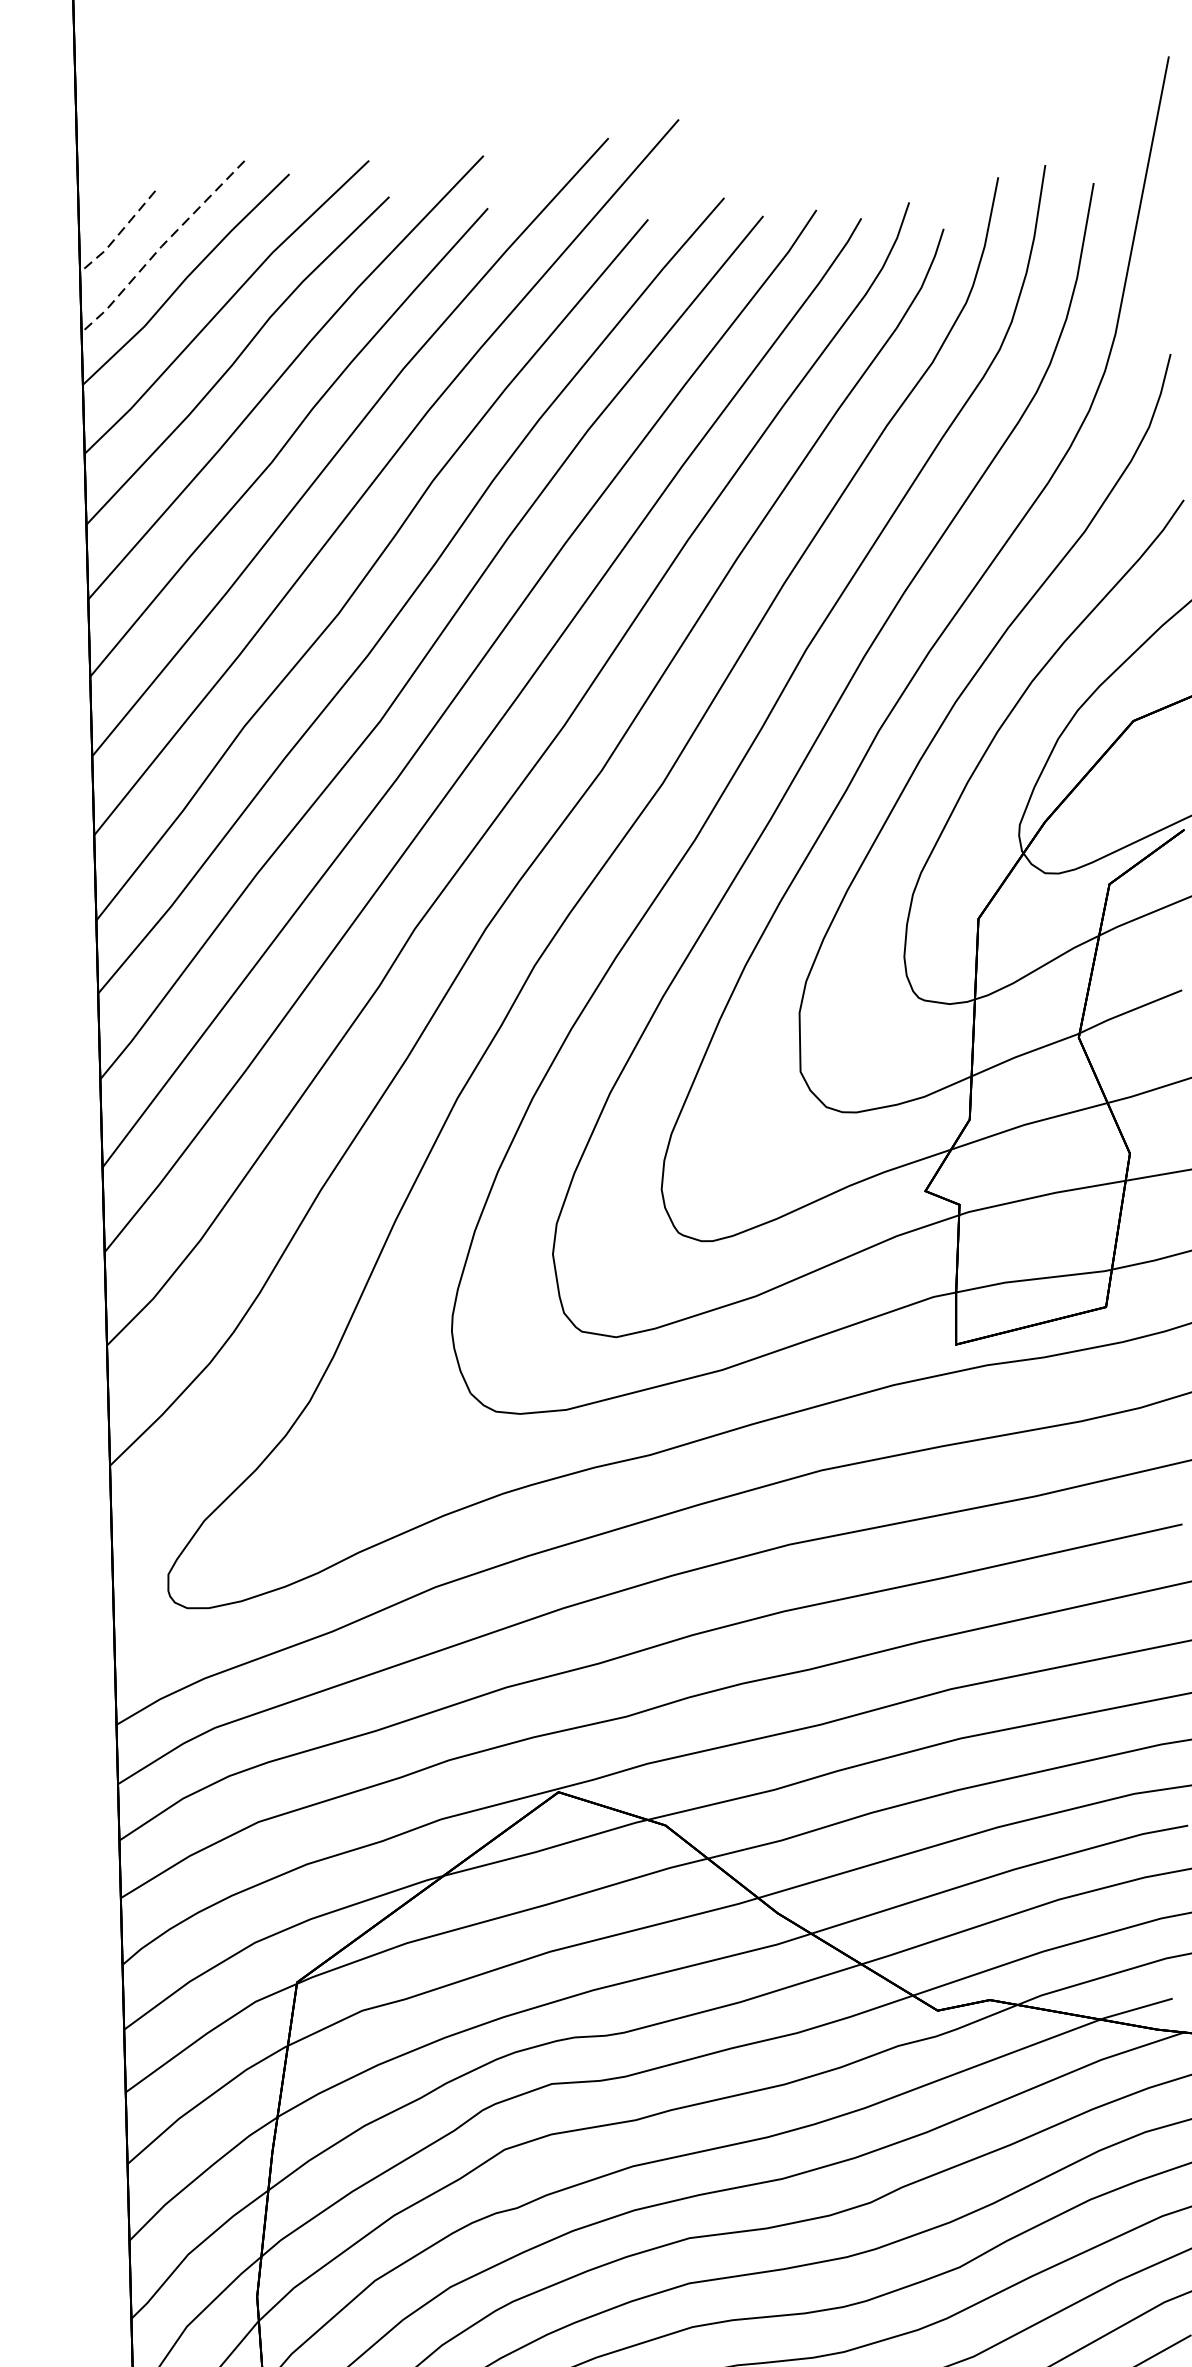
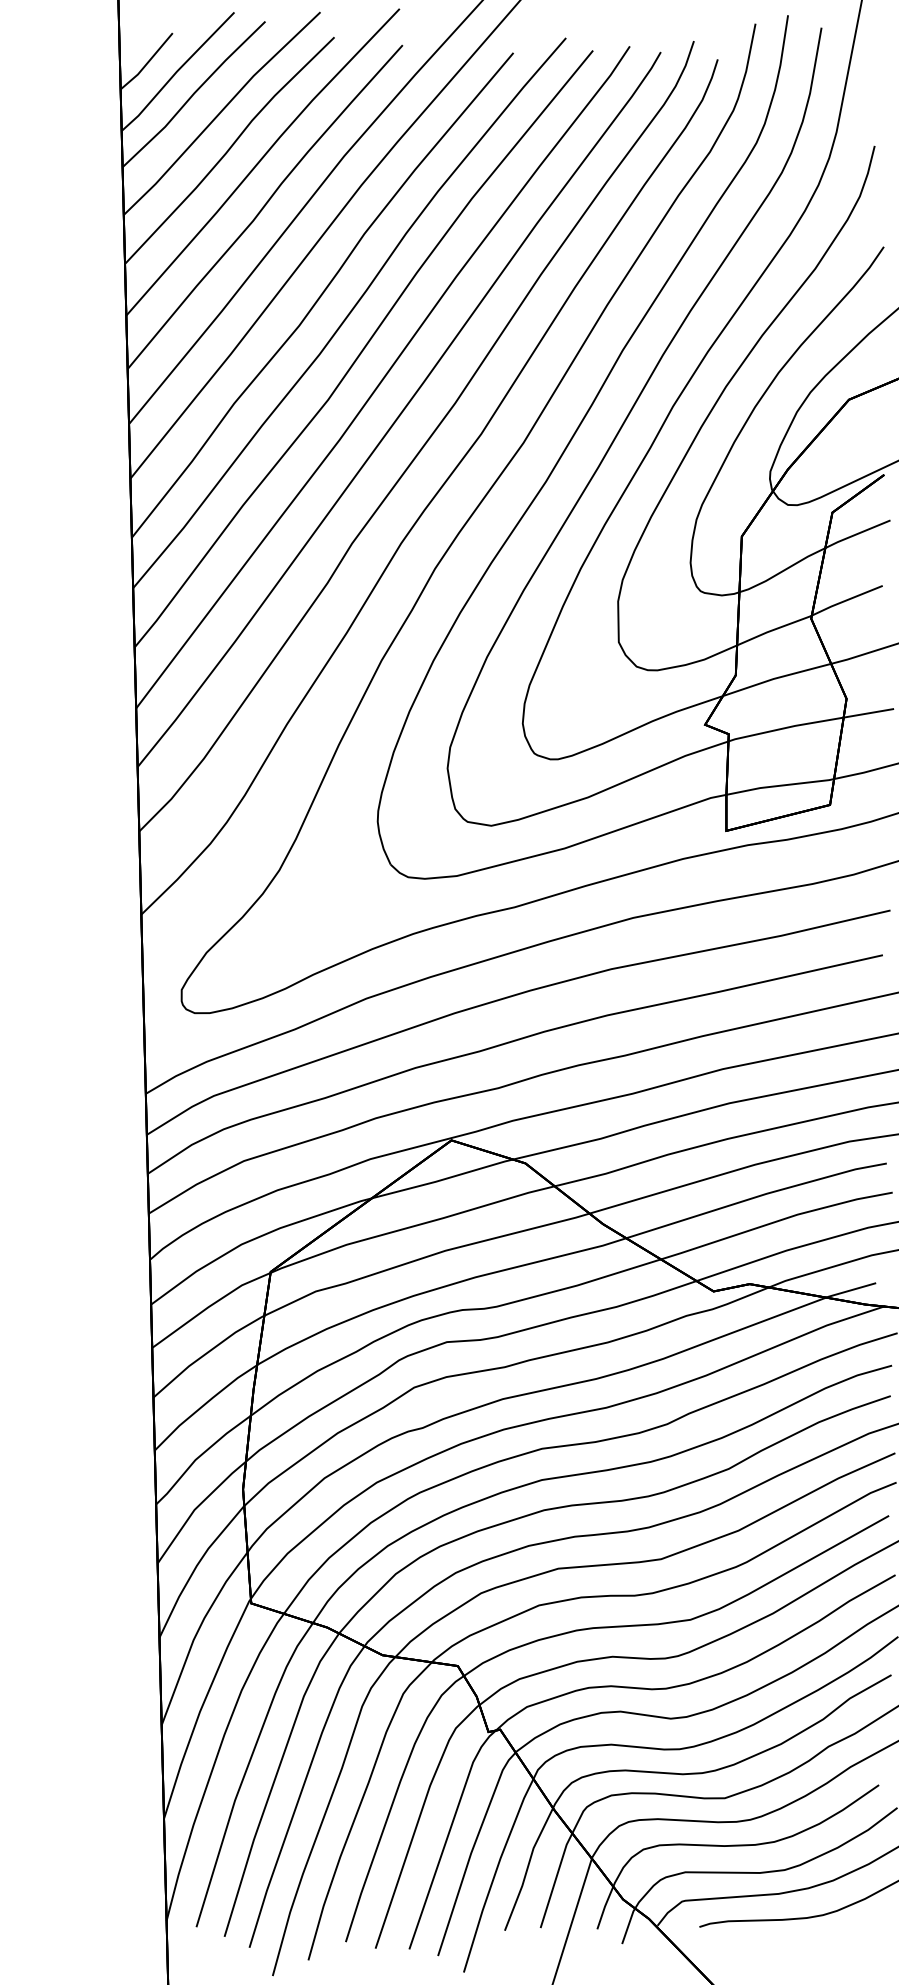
line: (118, 234) -> (147, 63), dashed -> solid
line: (160, 246) -> (176, 71), dashed -> solid

